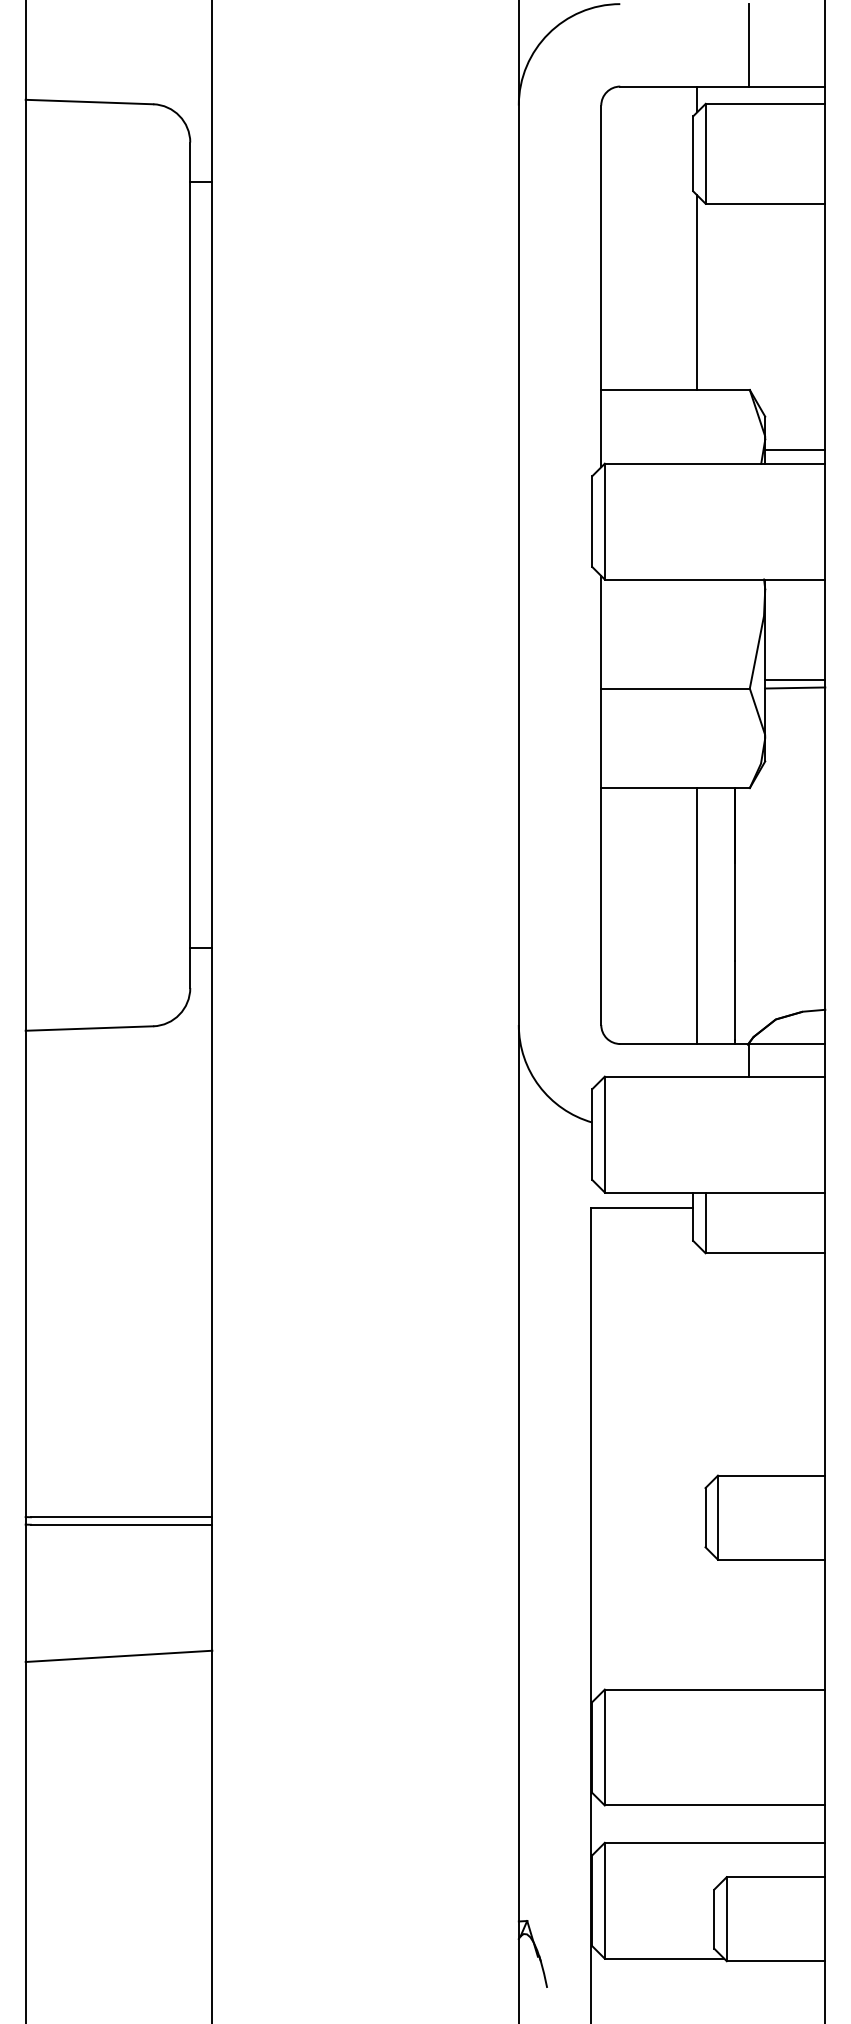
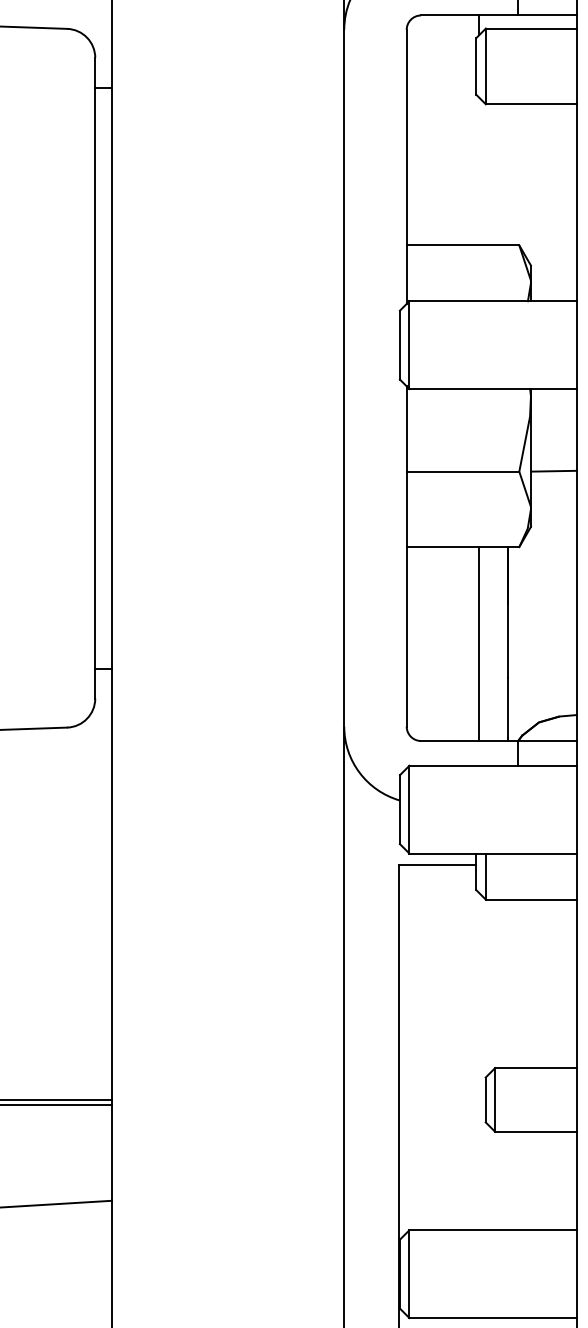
line: (697, 292) -> (479, 171), removed
line: (795, 450) -> (553, 291), removed
line: (795, 680) -> (553, 465), removed

